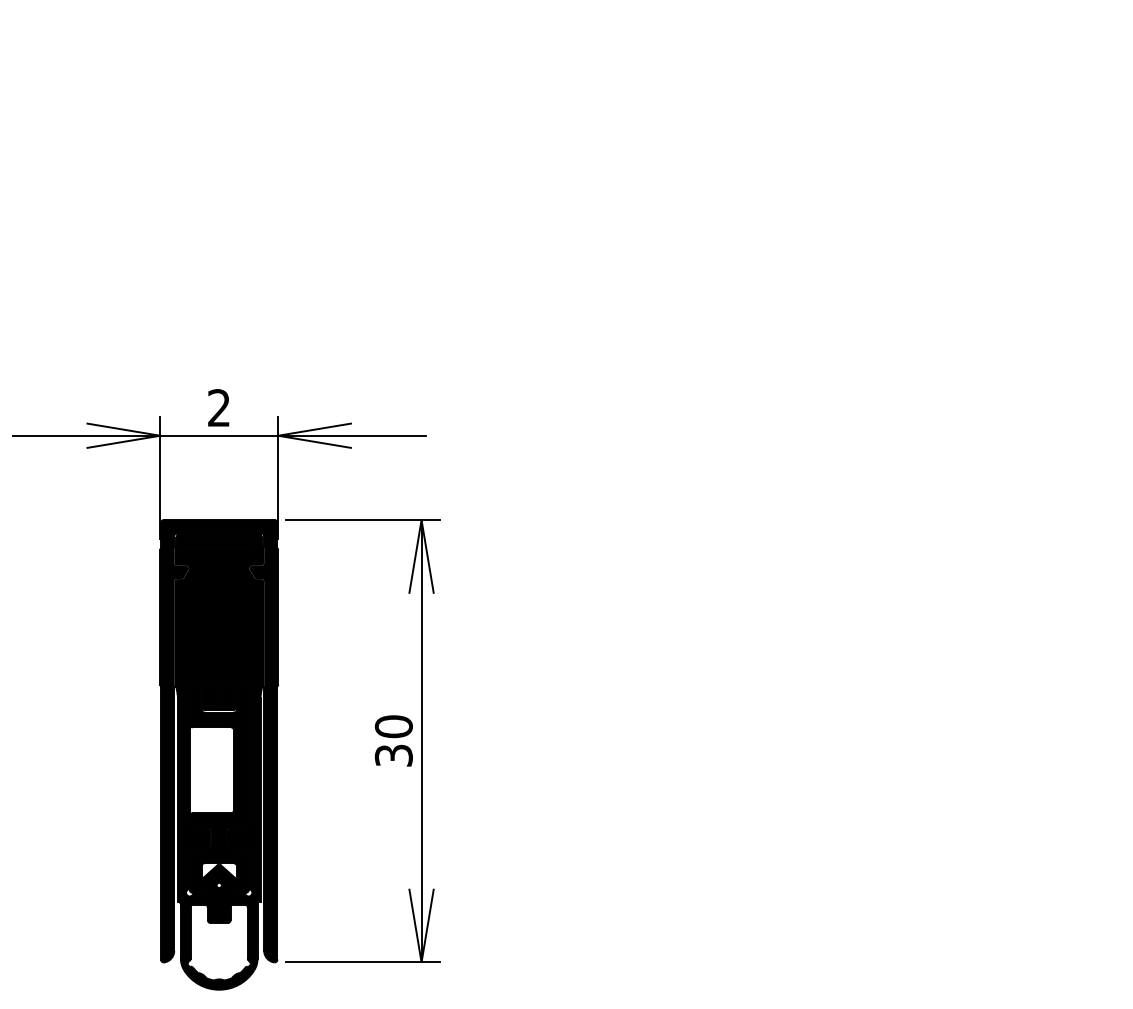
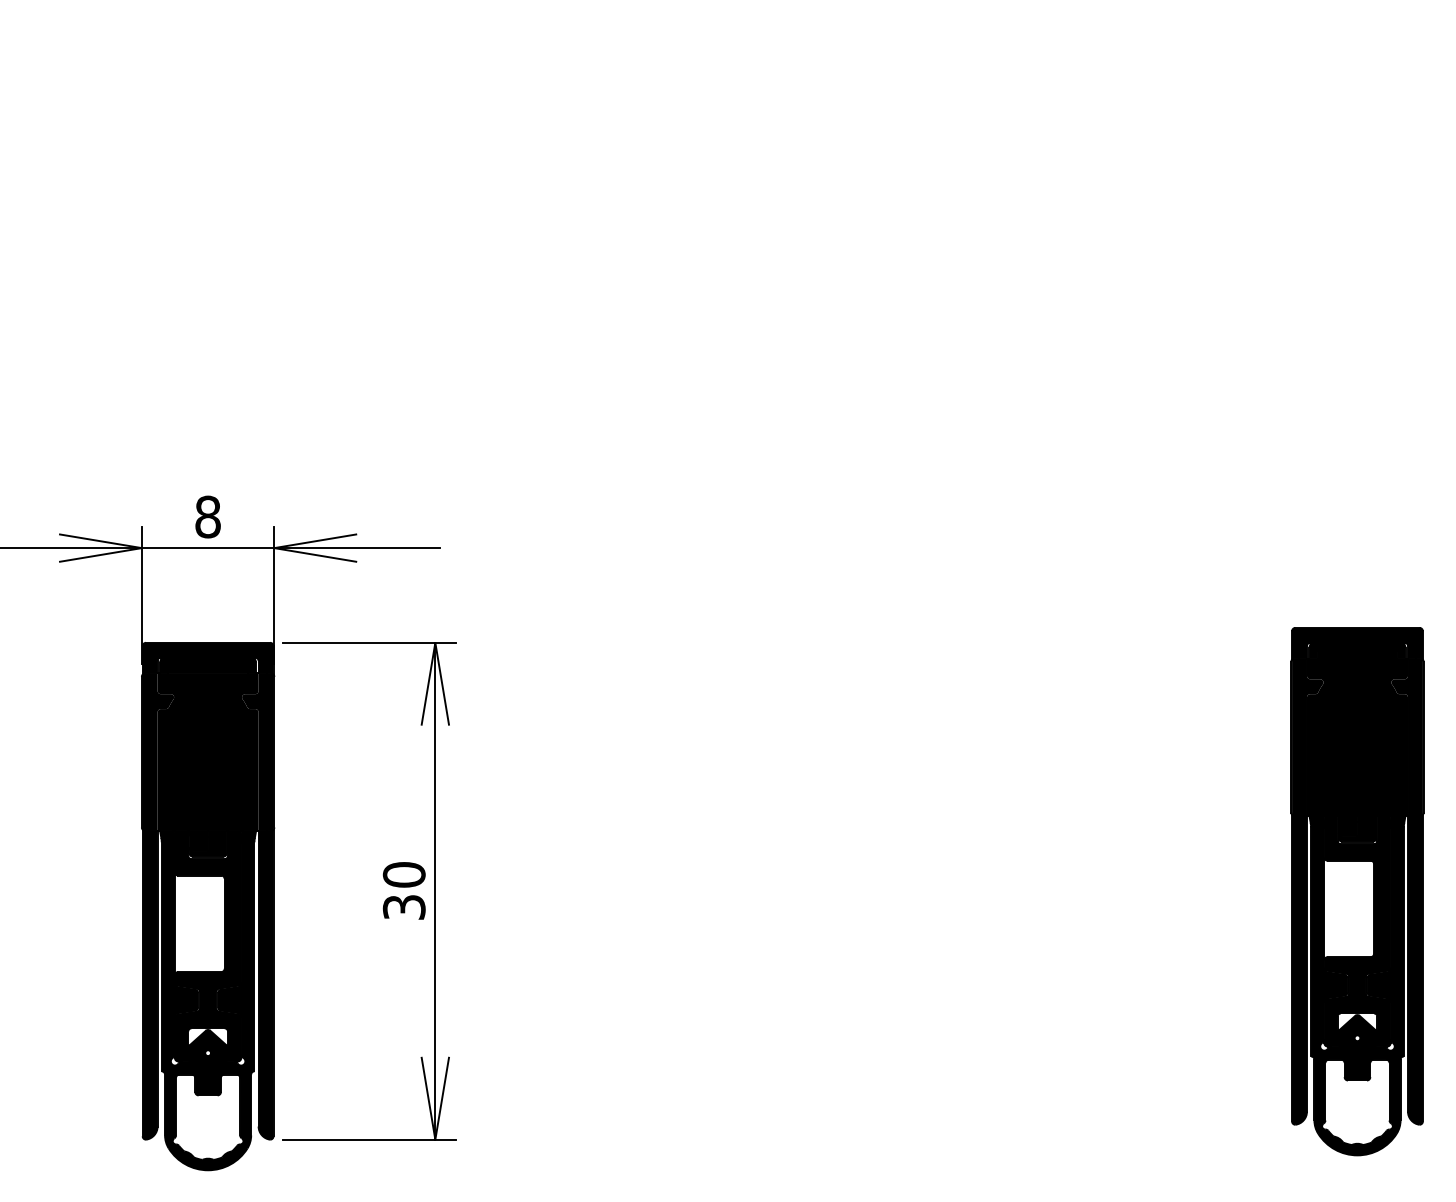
text: (218, 407) -> (207, 516), 2 -> 8

